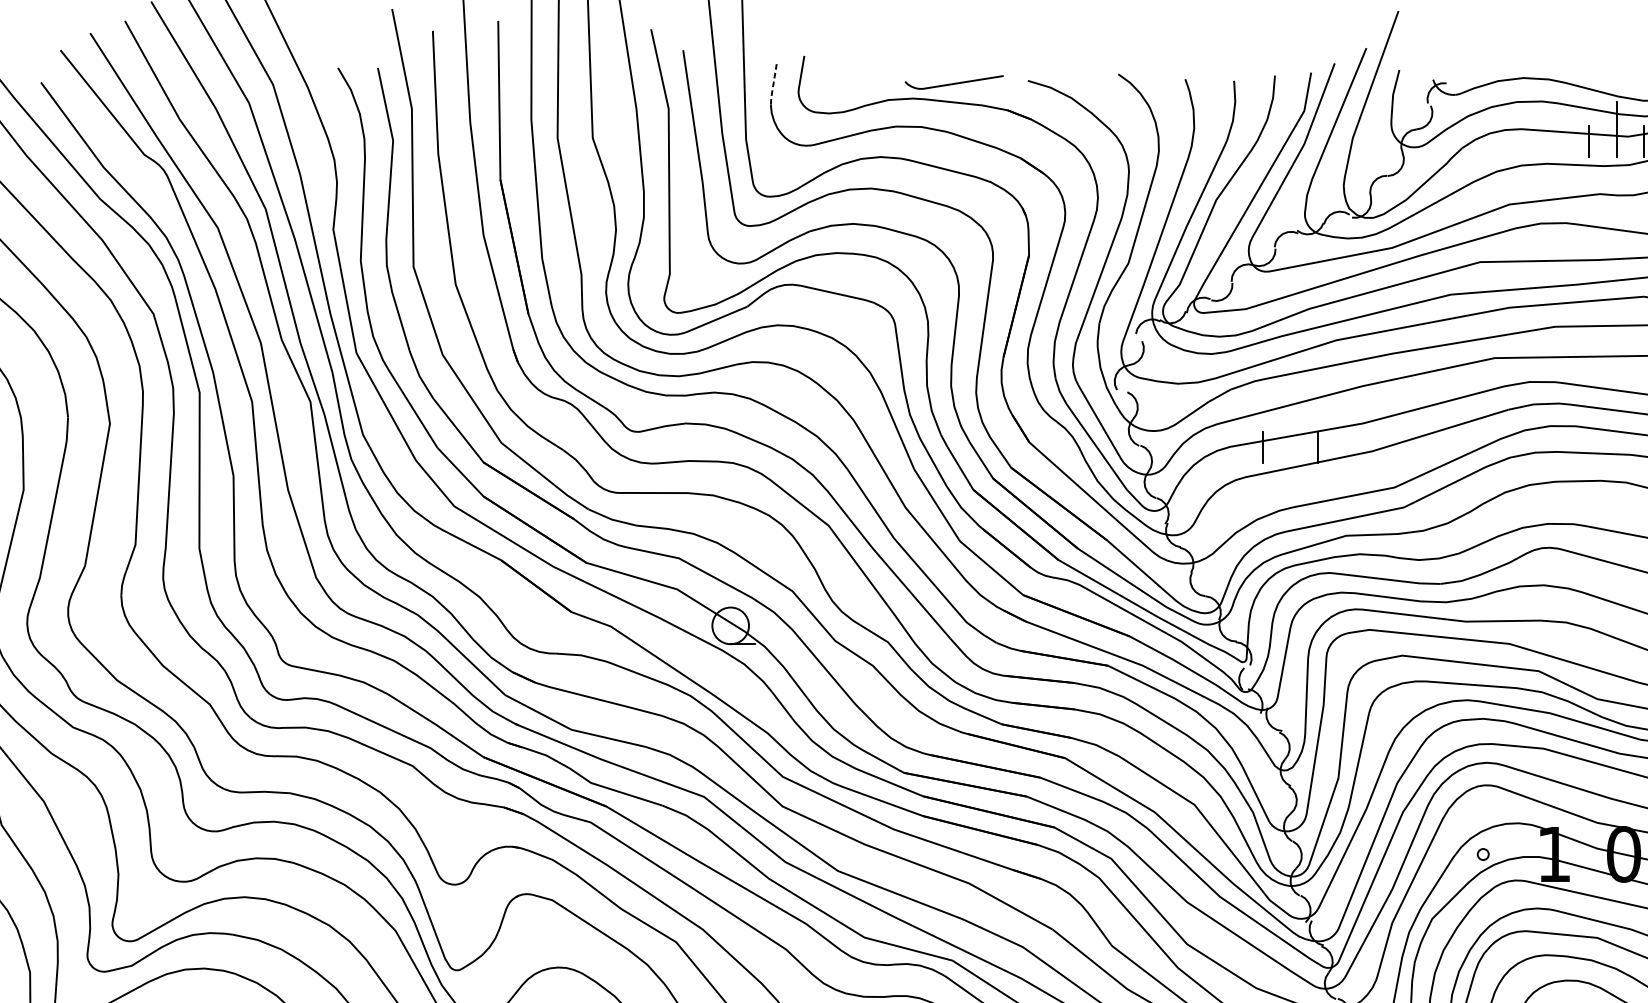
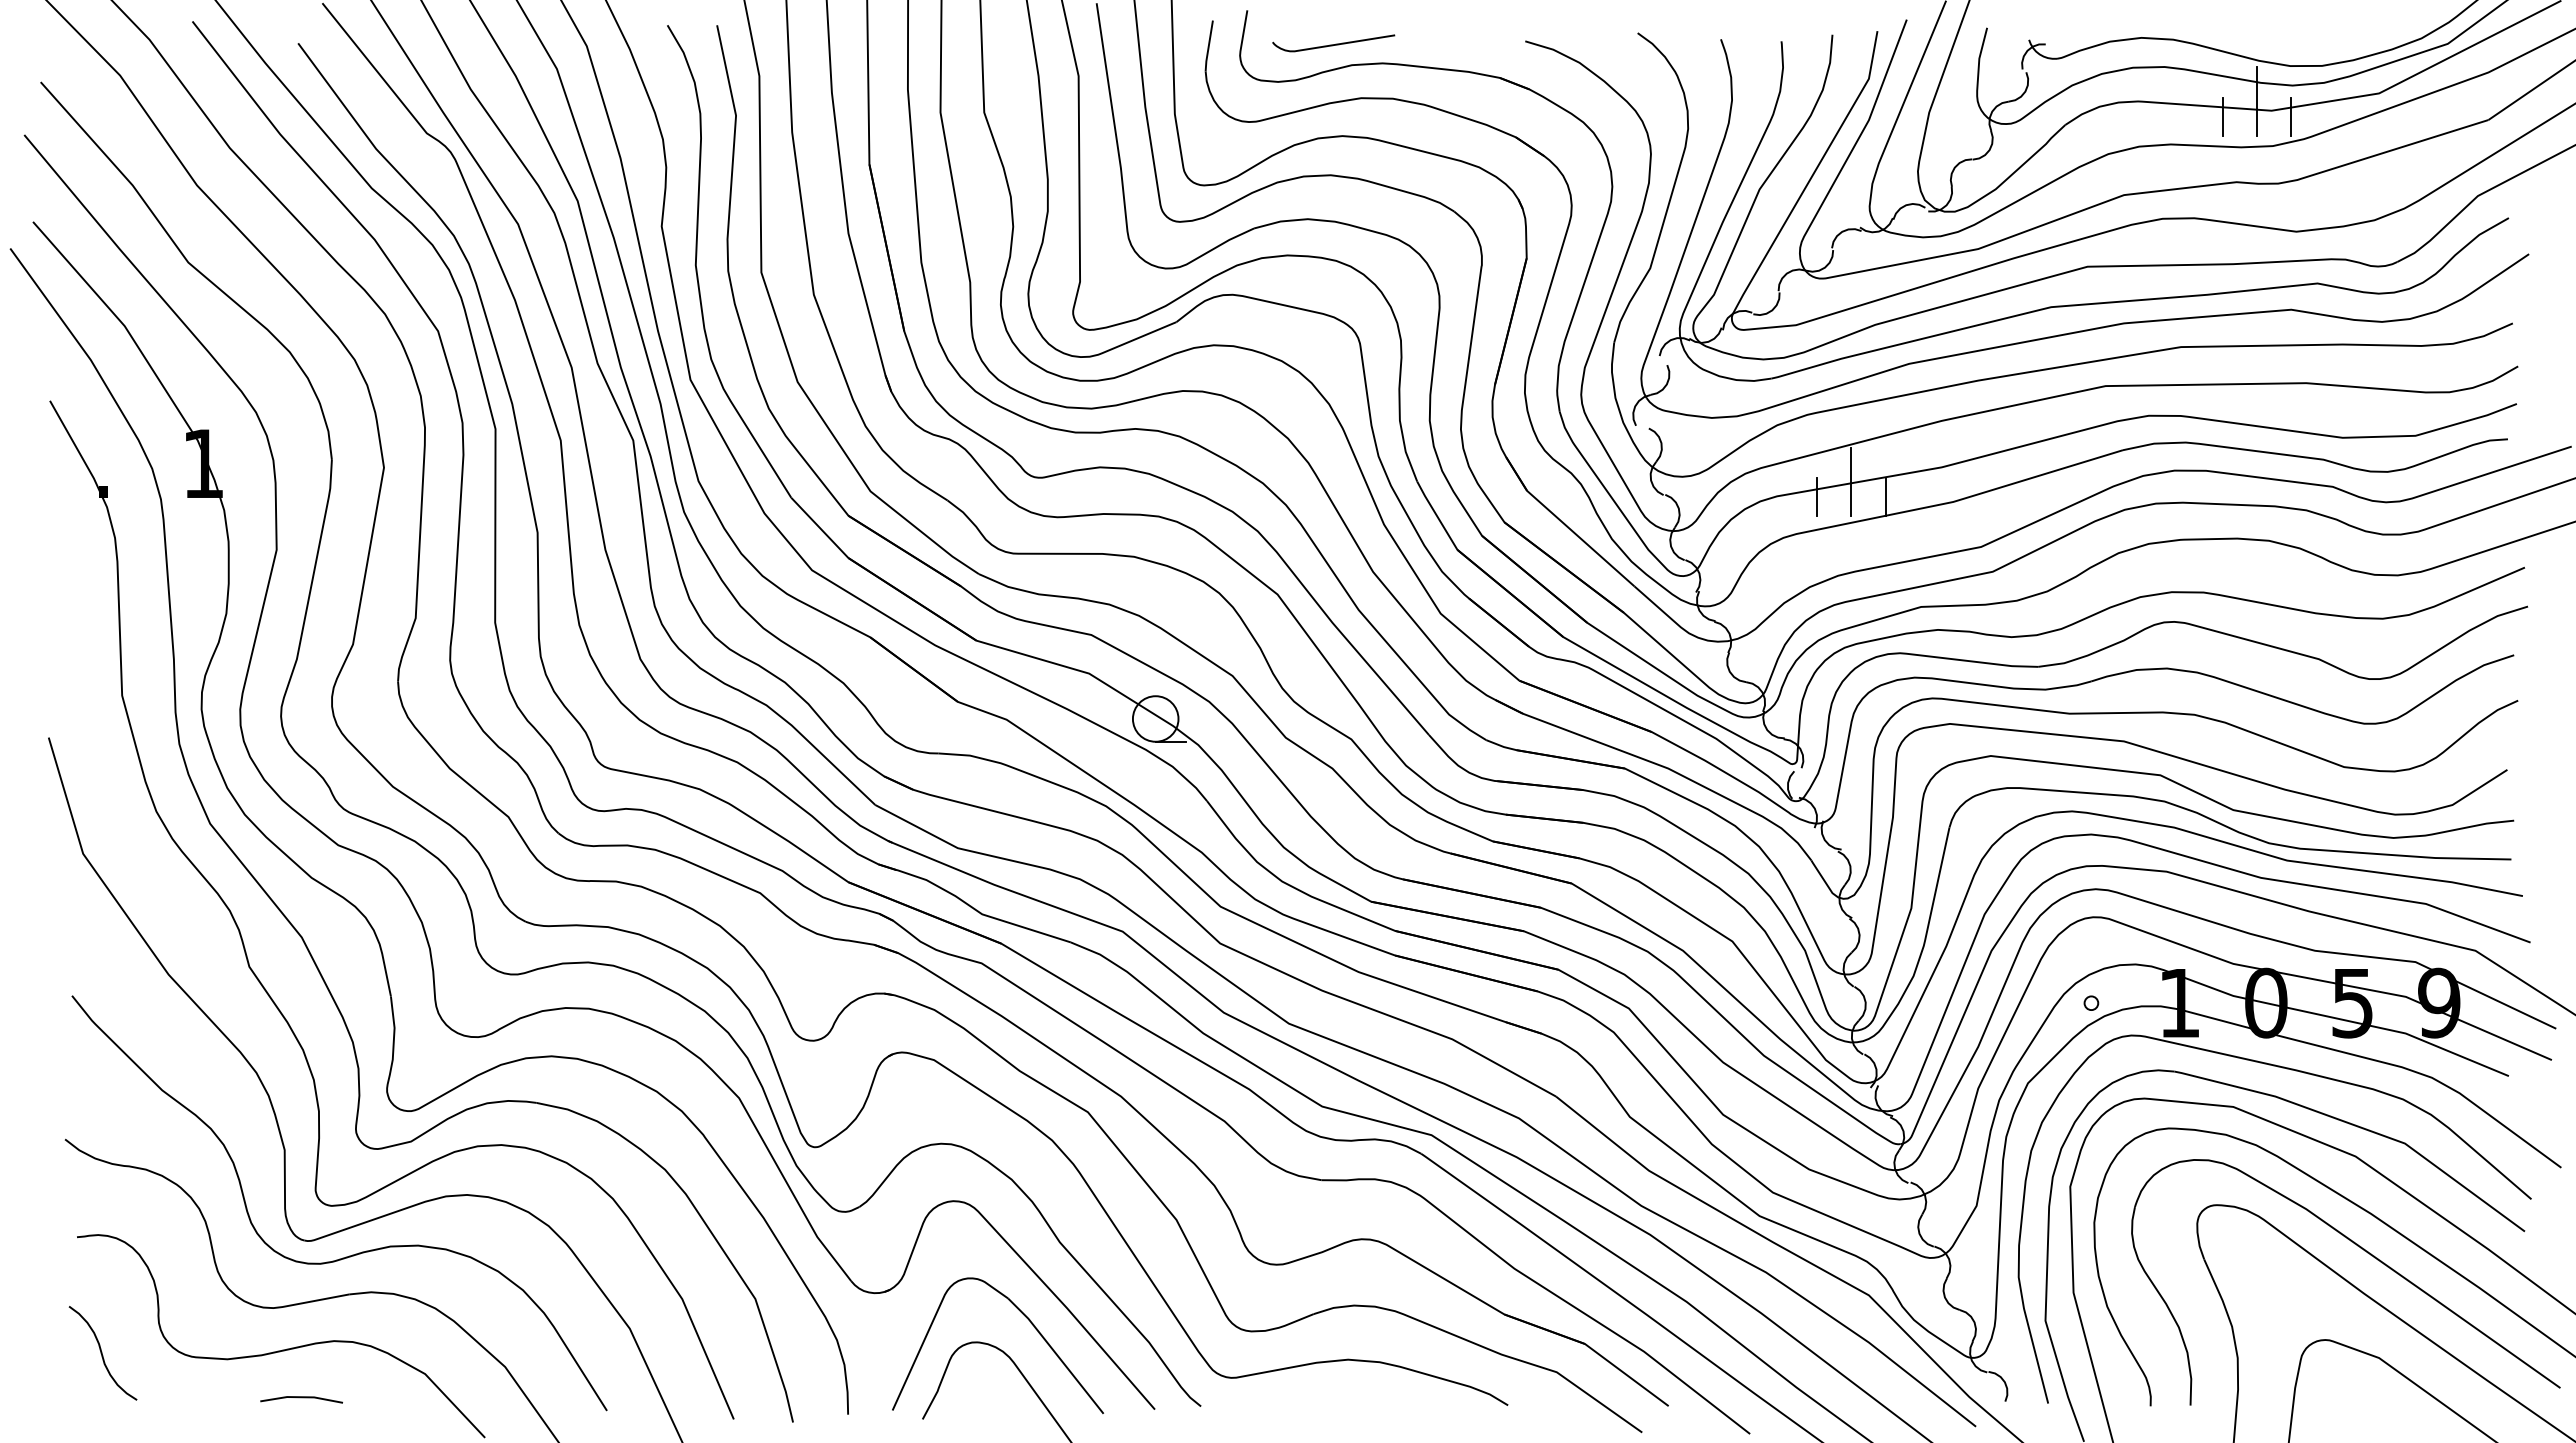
curve: (954, 83) -> (1333, 44), moved
line: (773, 85) -> (1208, 46), dashed -> solid
line: (1290, 434) -> (1851, 481), added

